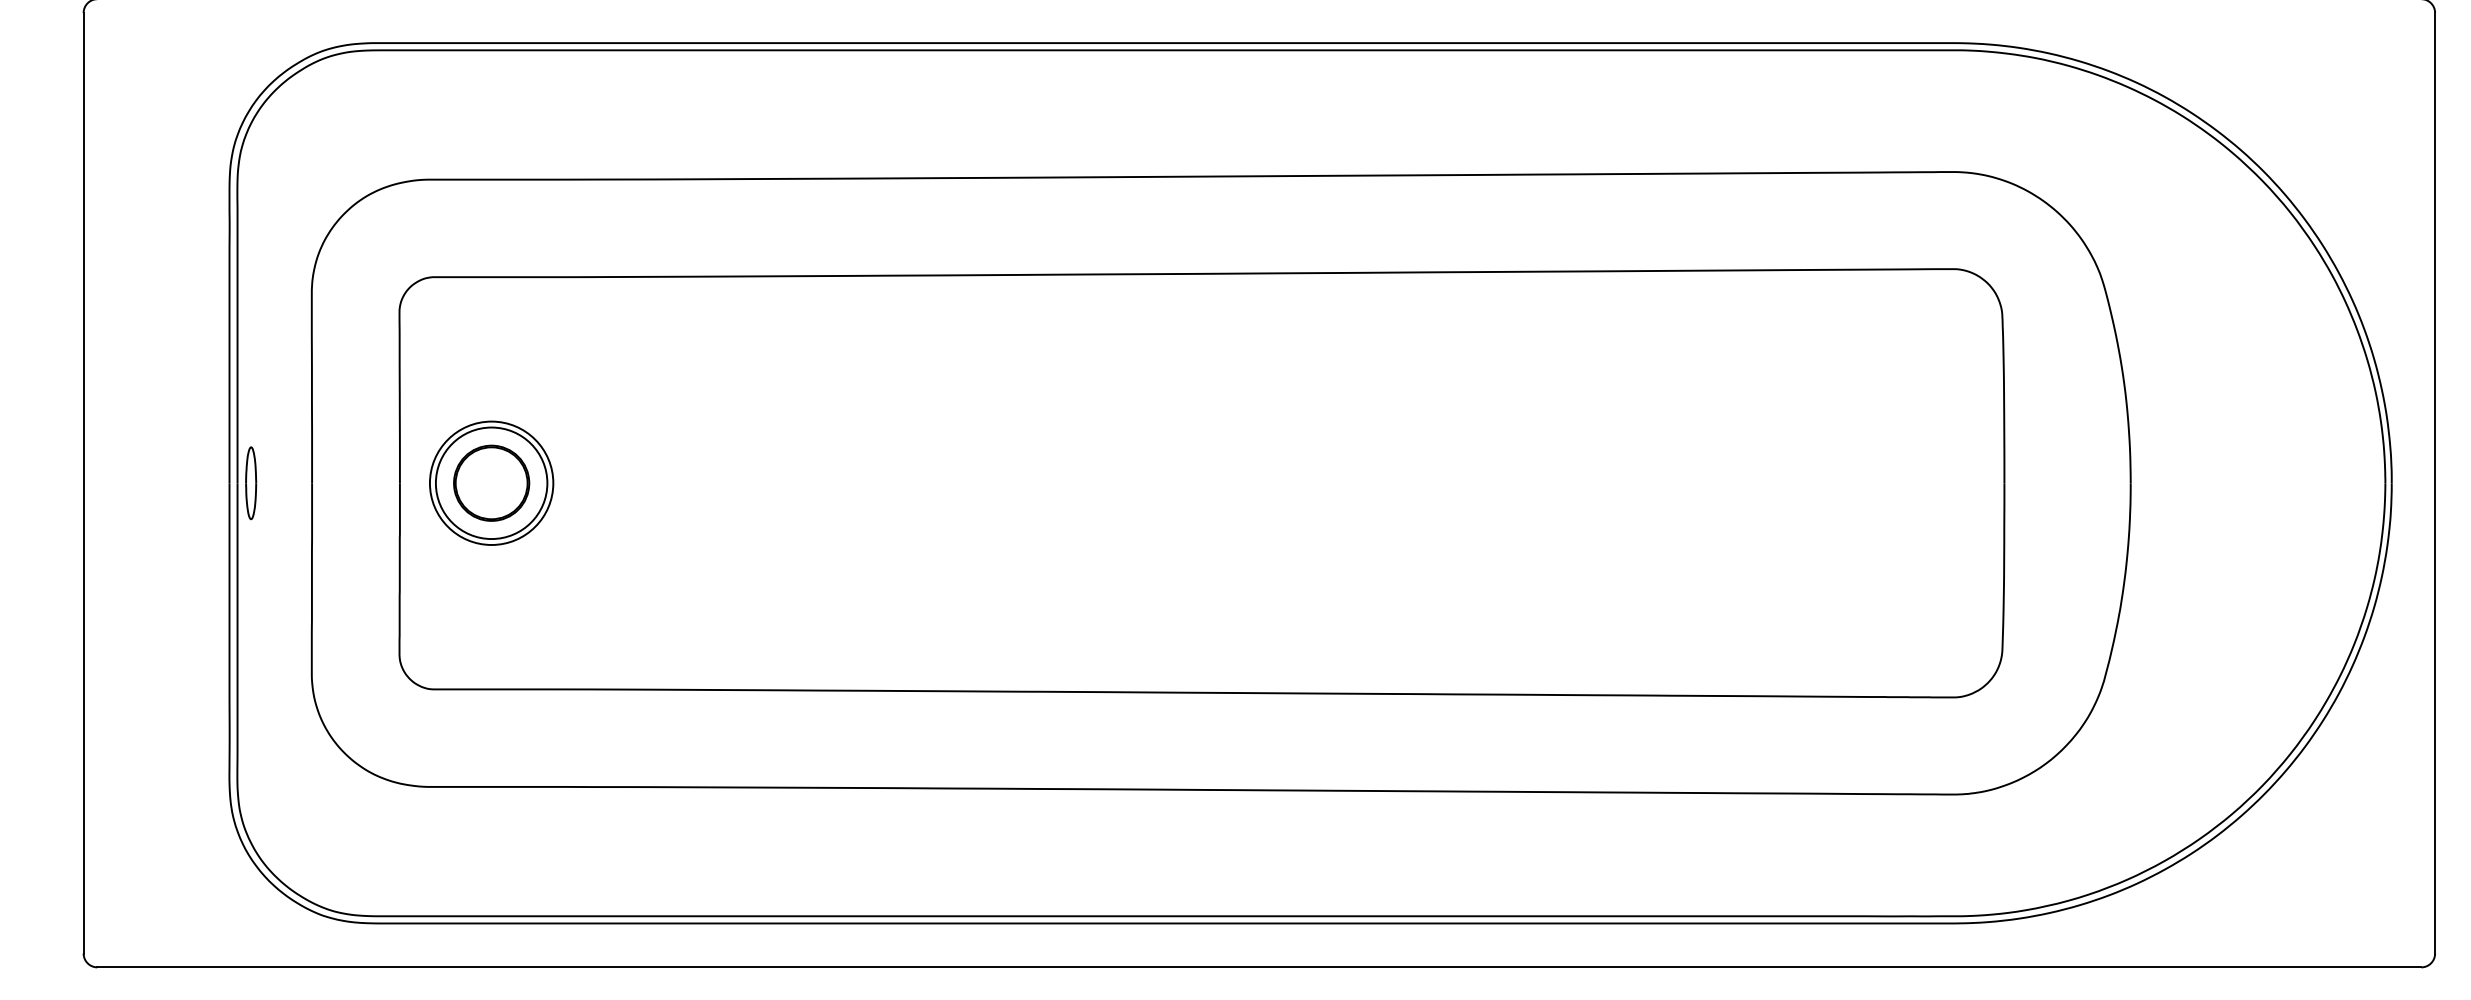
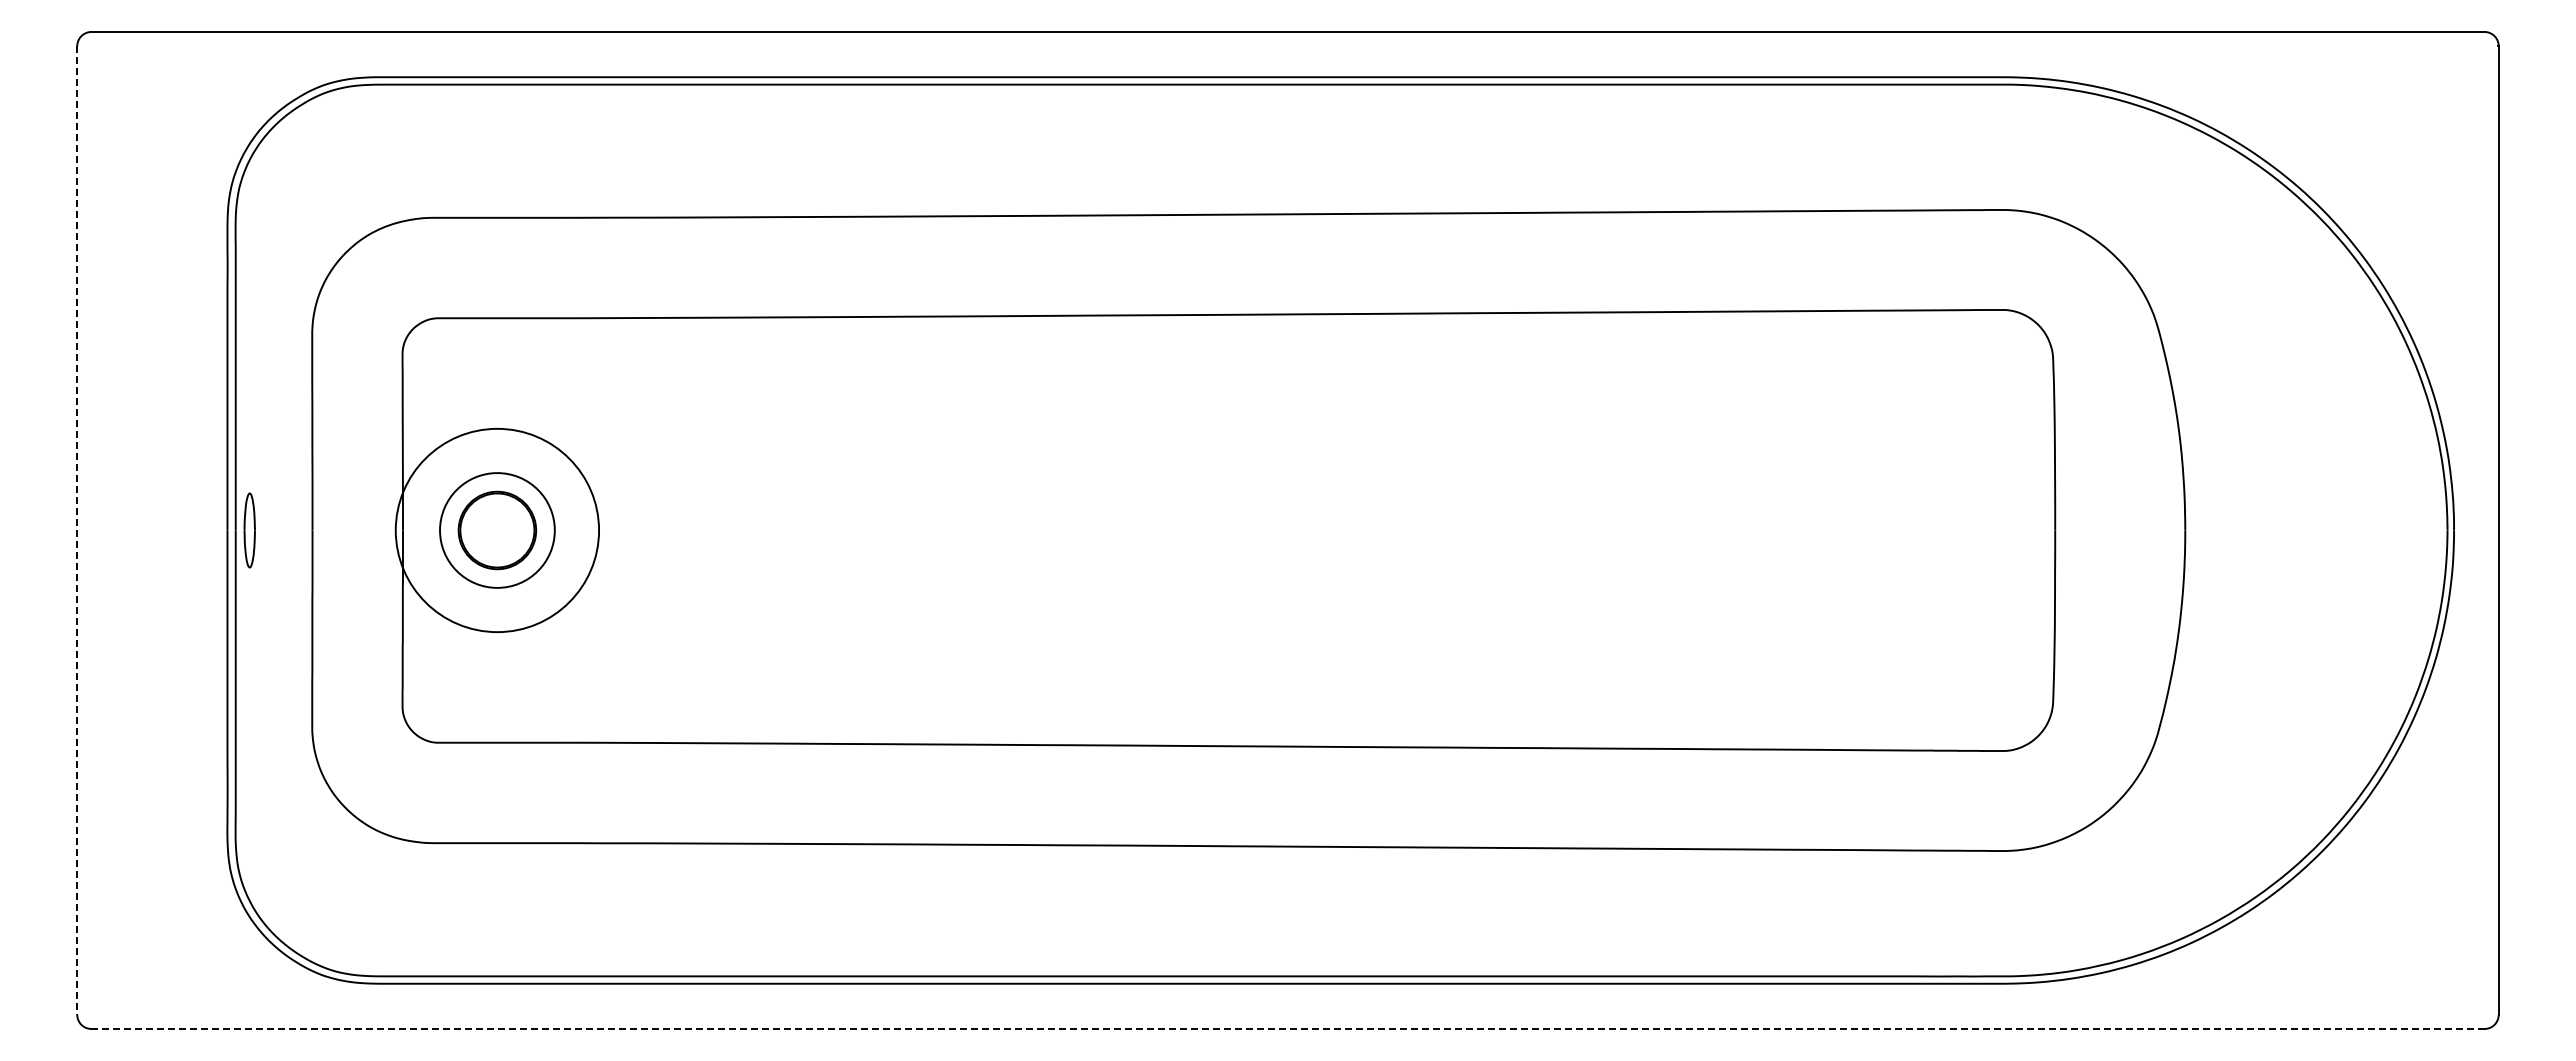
line: (83, 483) -> (77, 530), solid -> dashed
circle: (490, 483) -> (496, 530), size x1.6
line: (1258, 966) -> (1287, 1028), solid -> dashed

